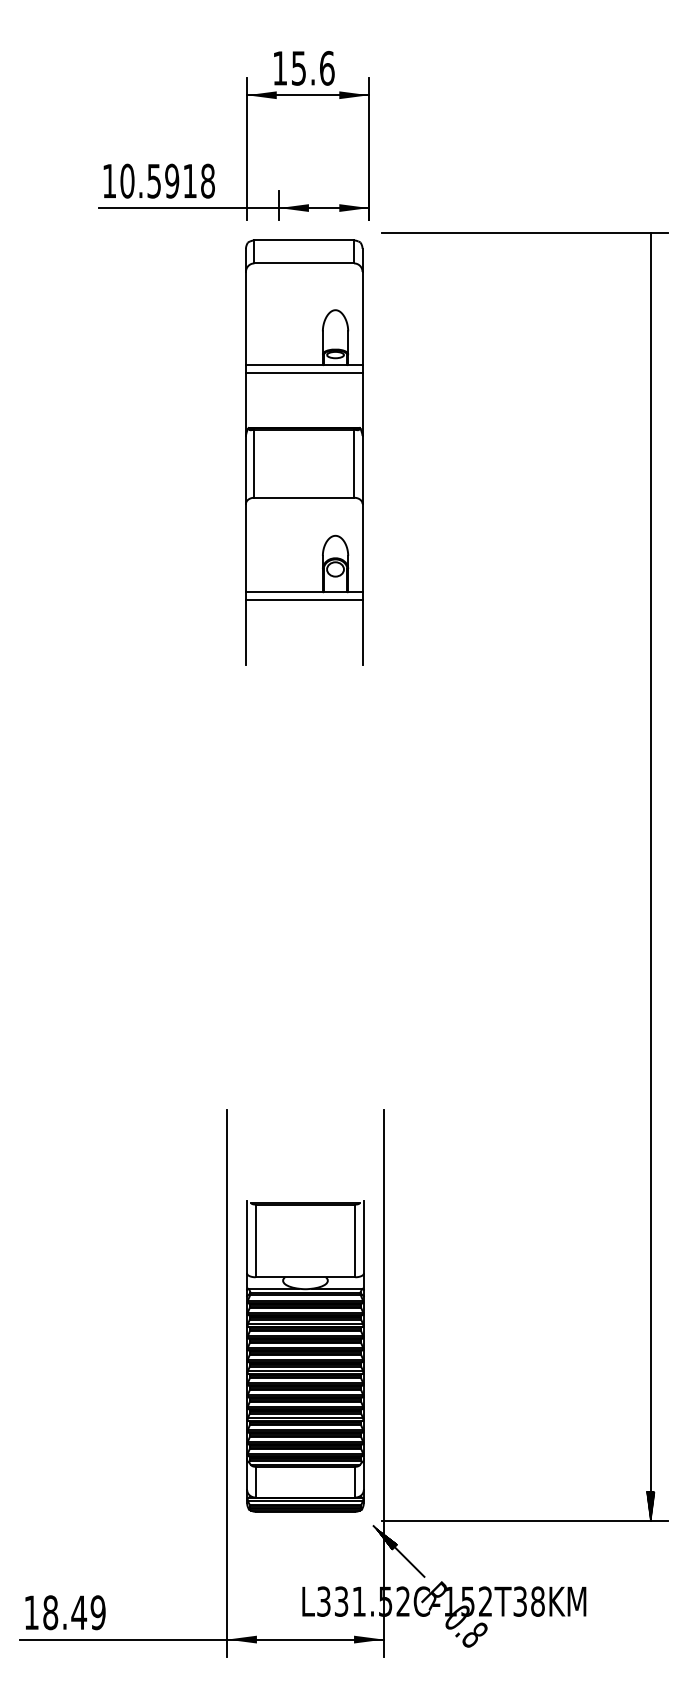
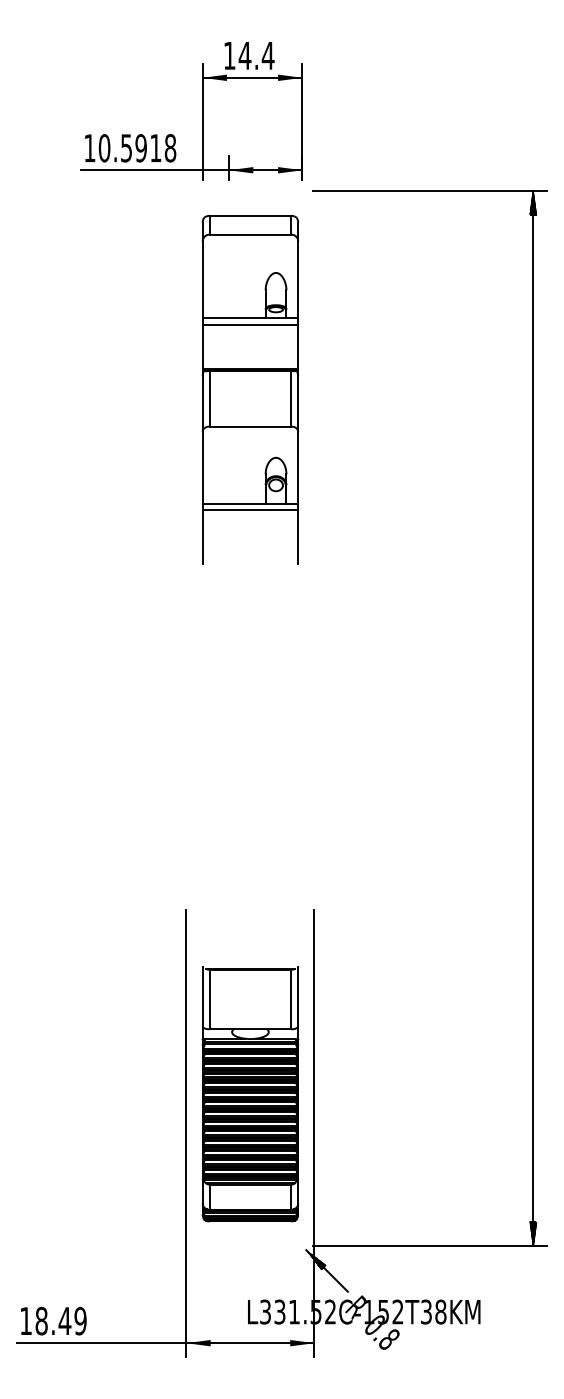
text: (312, 67) -> (256, 55), 15.6 -> 14.4
hatch: (650, 248) -> (533, 203), added
part: (304, 452) -> (250, 389), moved
part: (305, 1356) -> (250, 1094), moved

